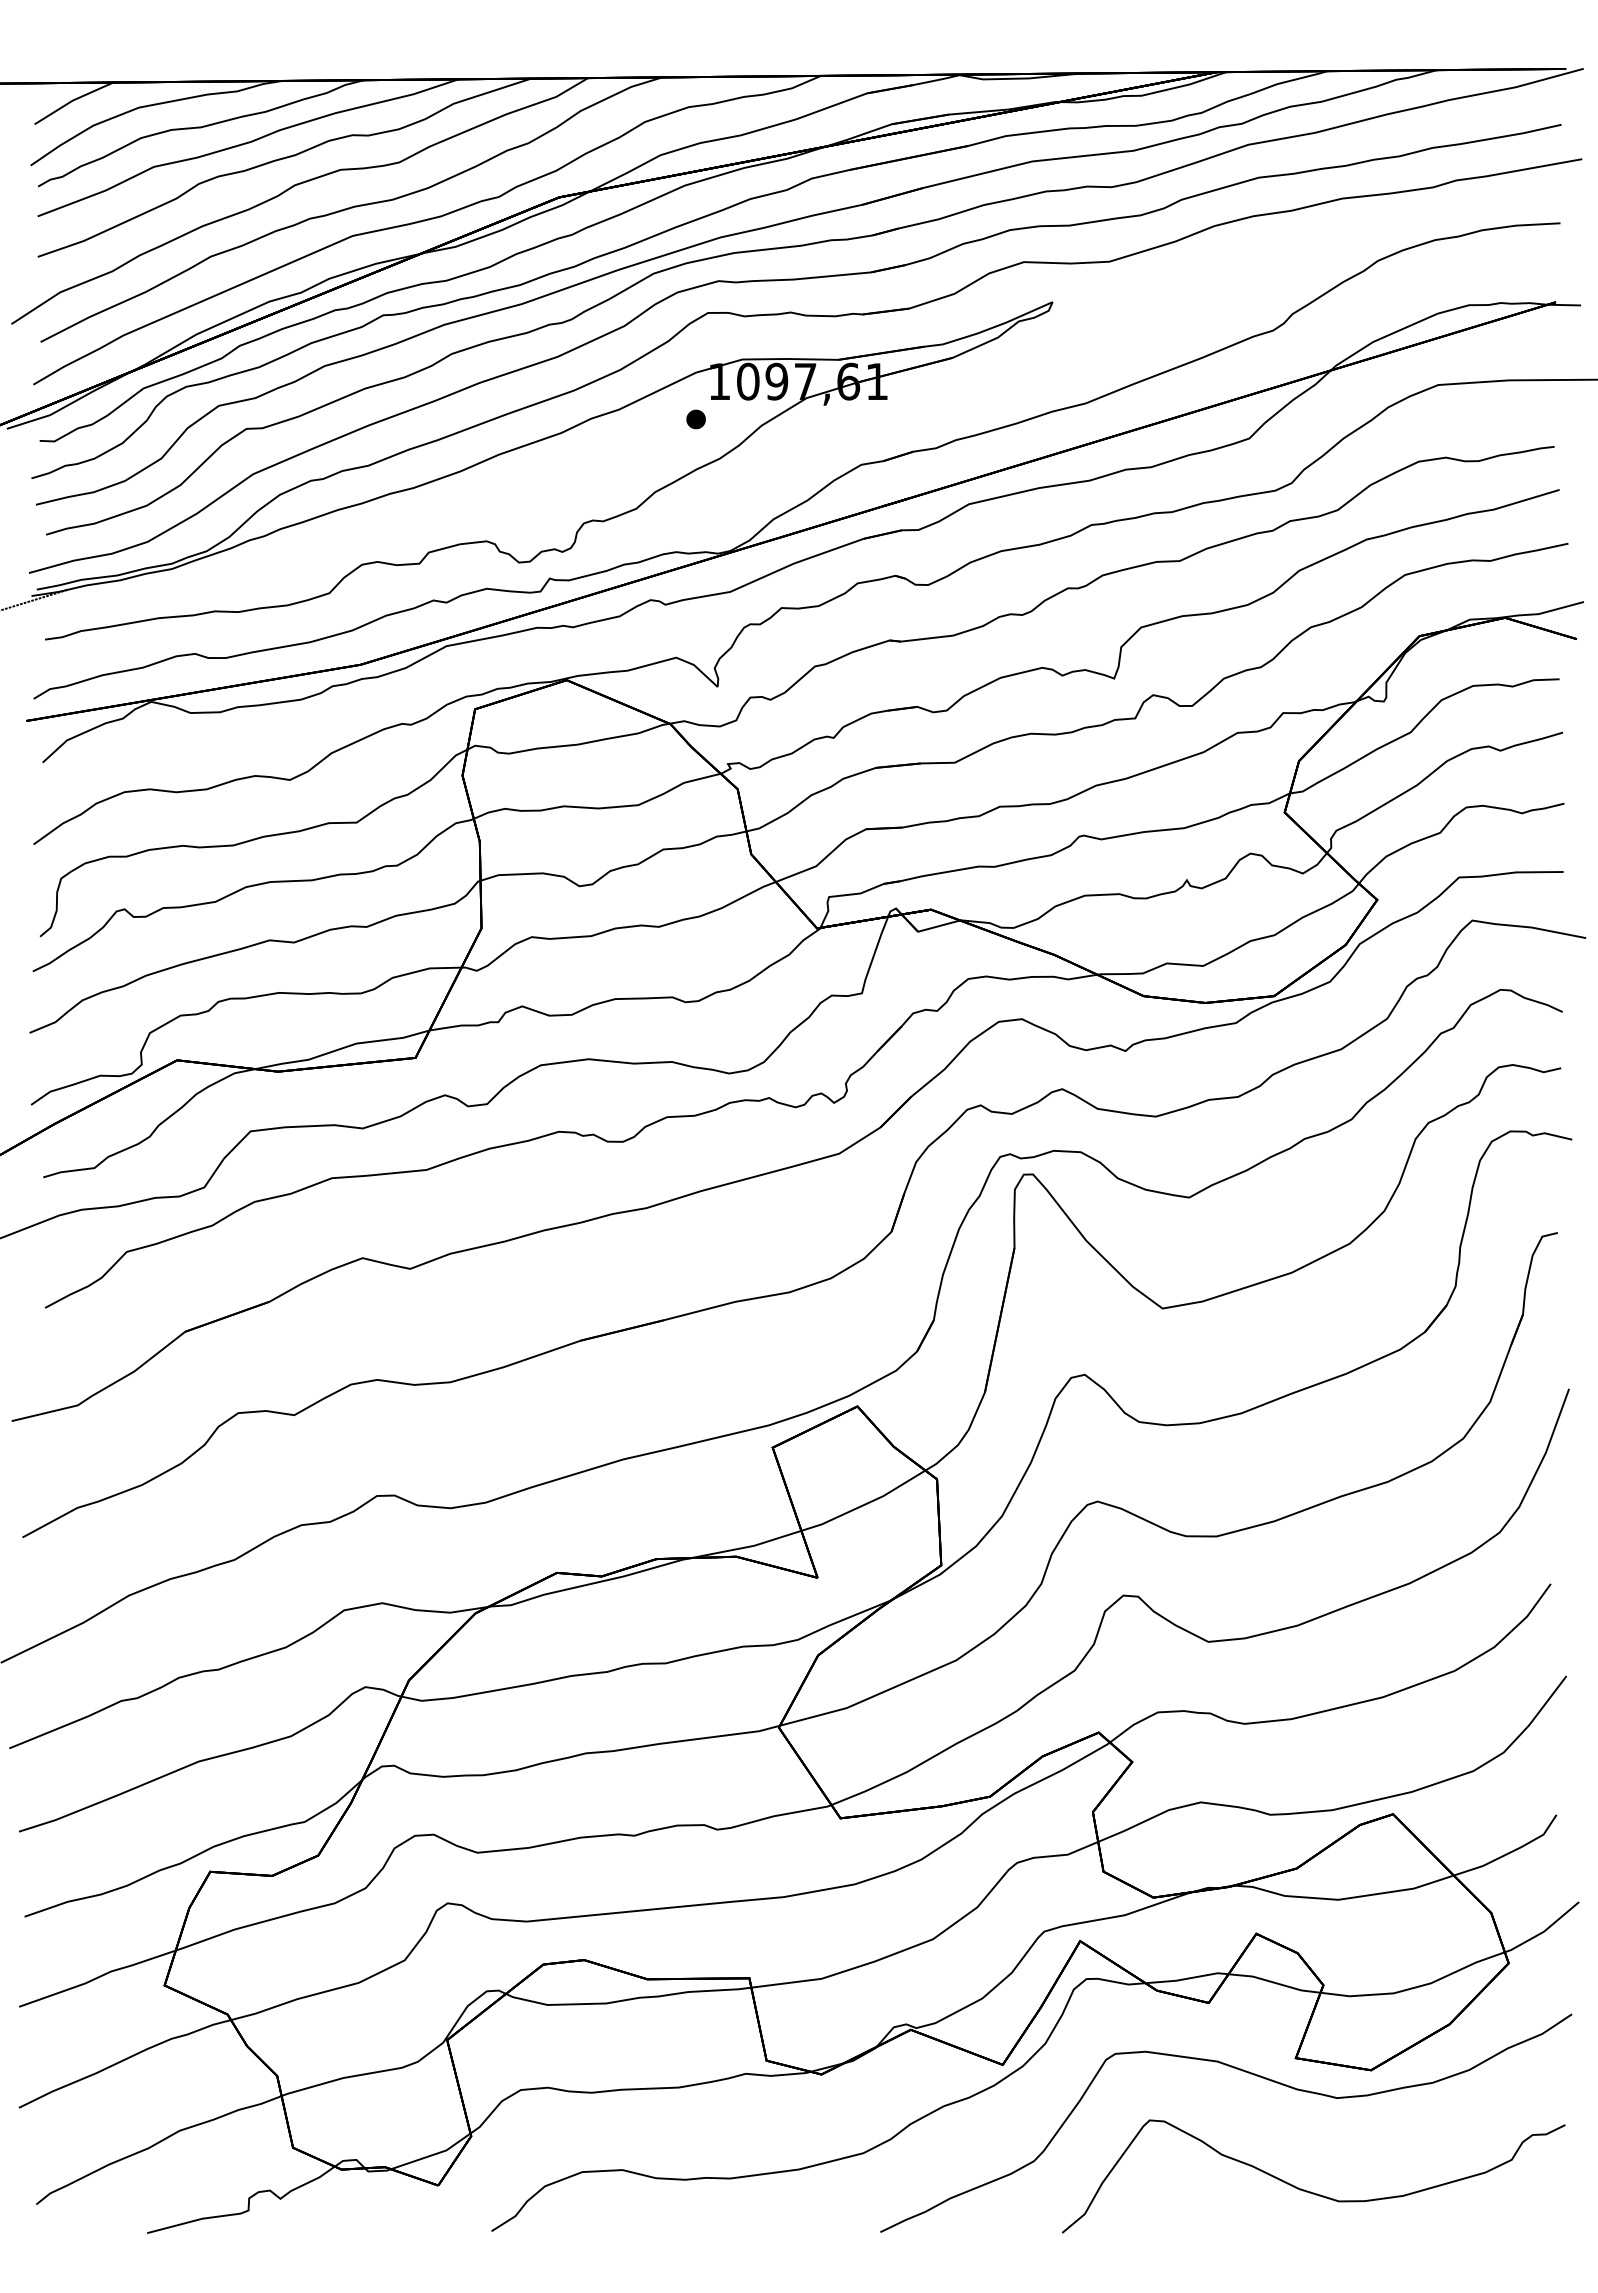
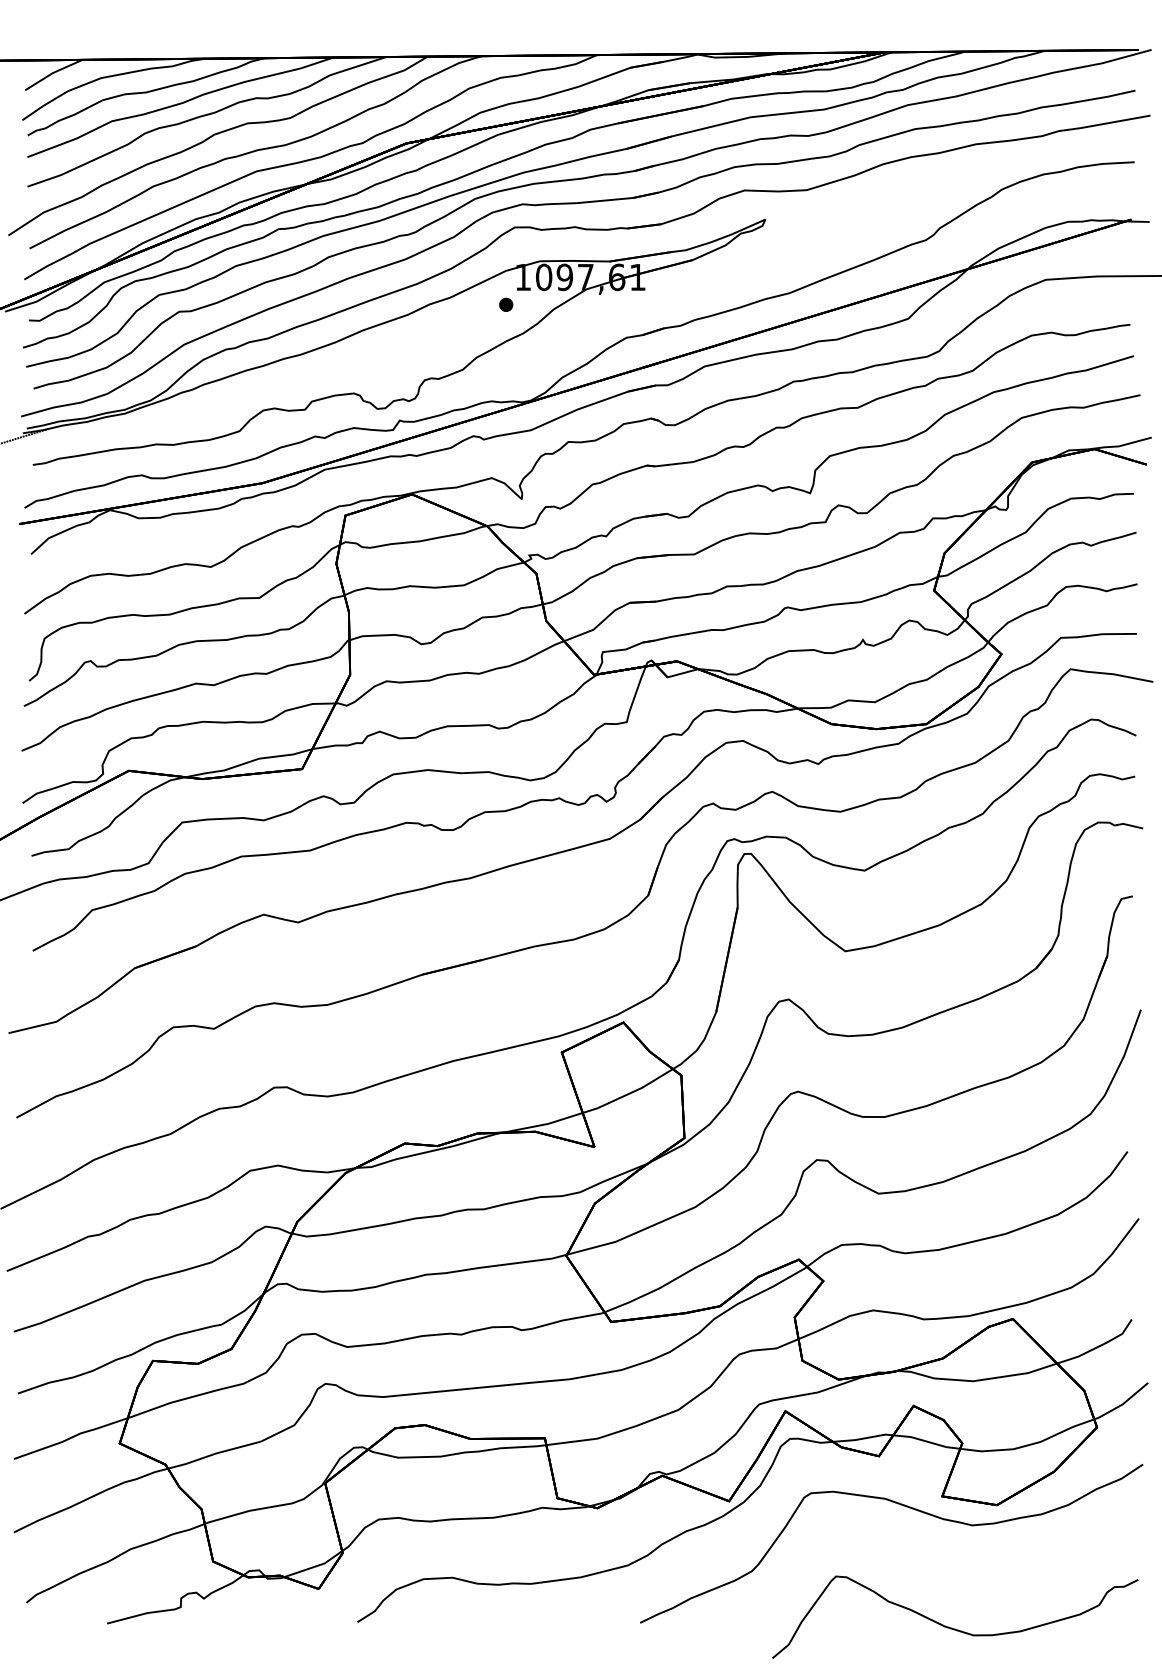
part: (1311, 2191) -> (953, 1628), moved

